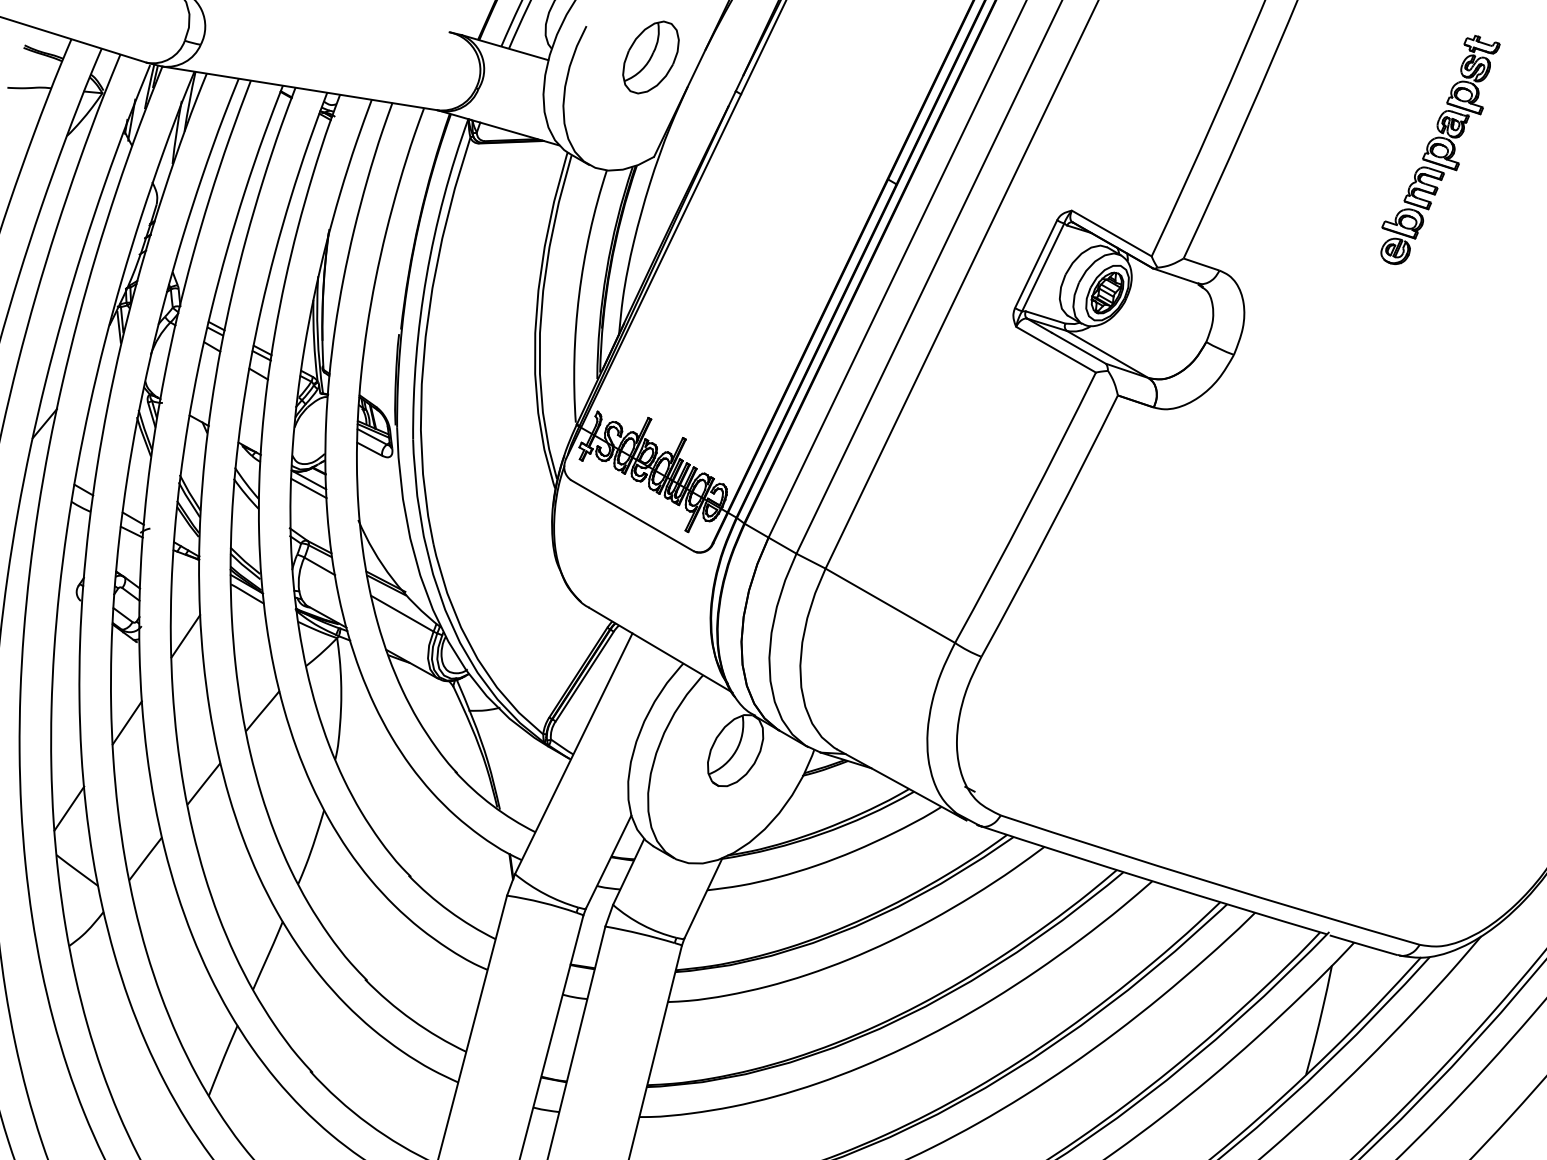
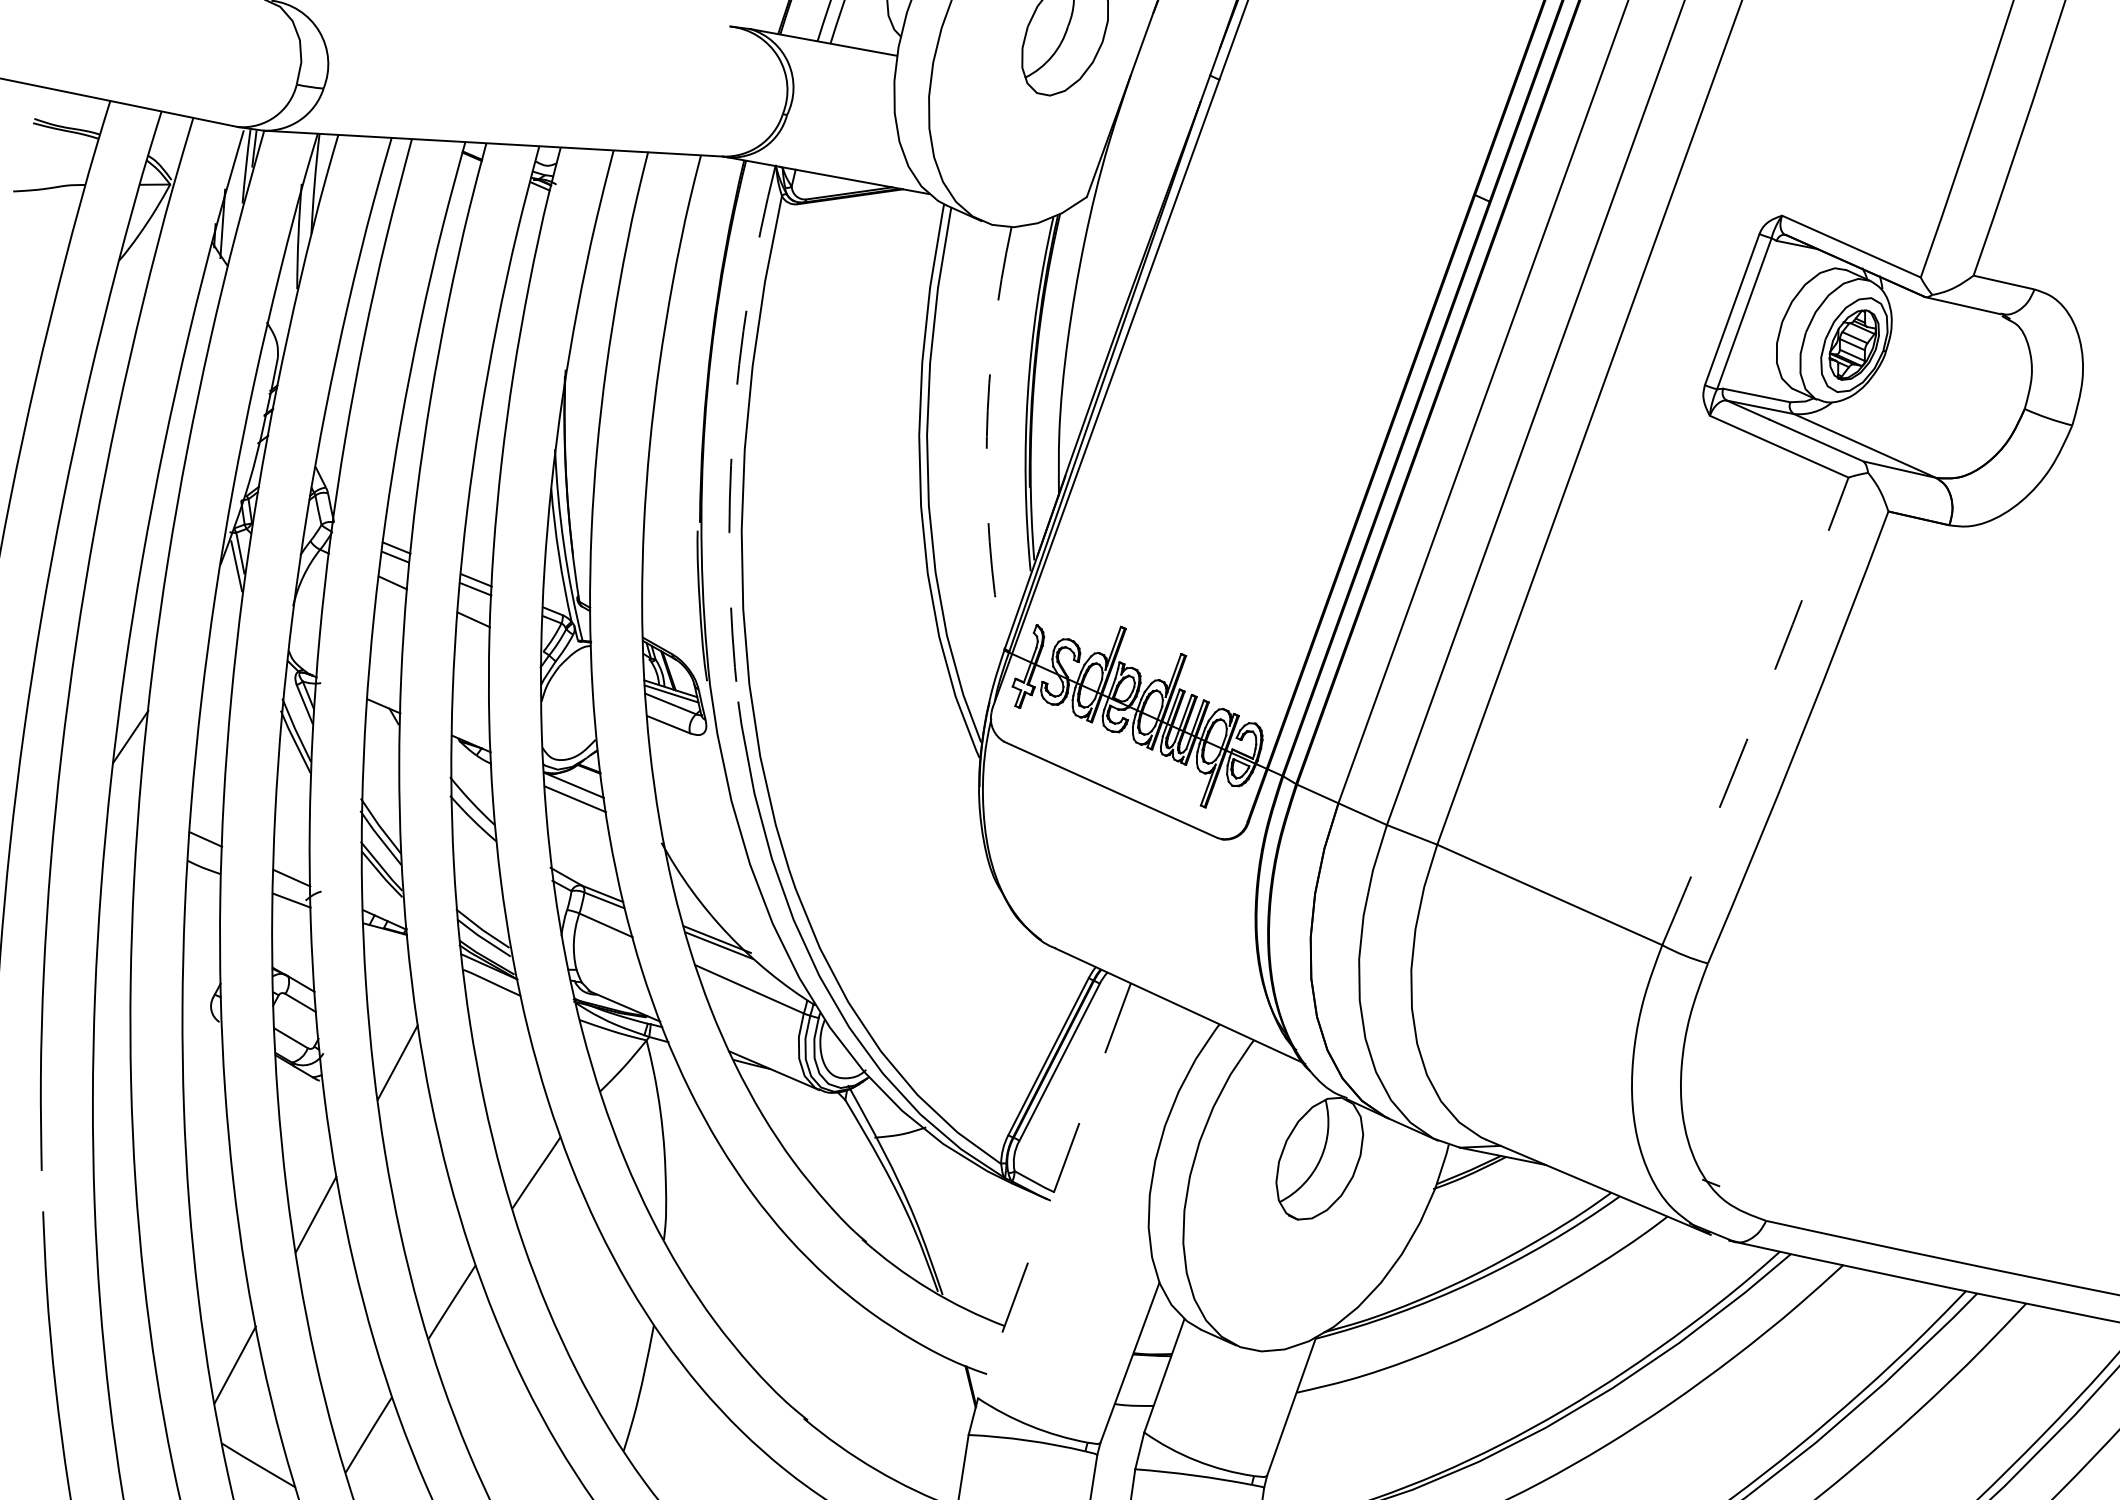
arc: (426, 276) -> (733, 431), solid -> dashed
arc: (579, 295) -> (987, 437), solid -> dashed
arc: (1027, 508) -> (1758, 712), solid -> dashed
line: (573, 753) -> (1054, 1190), solid -> dashed

